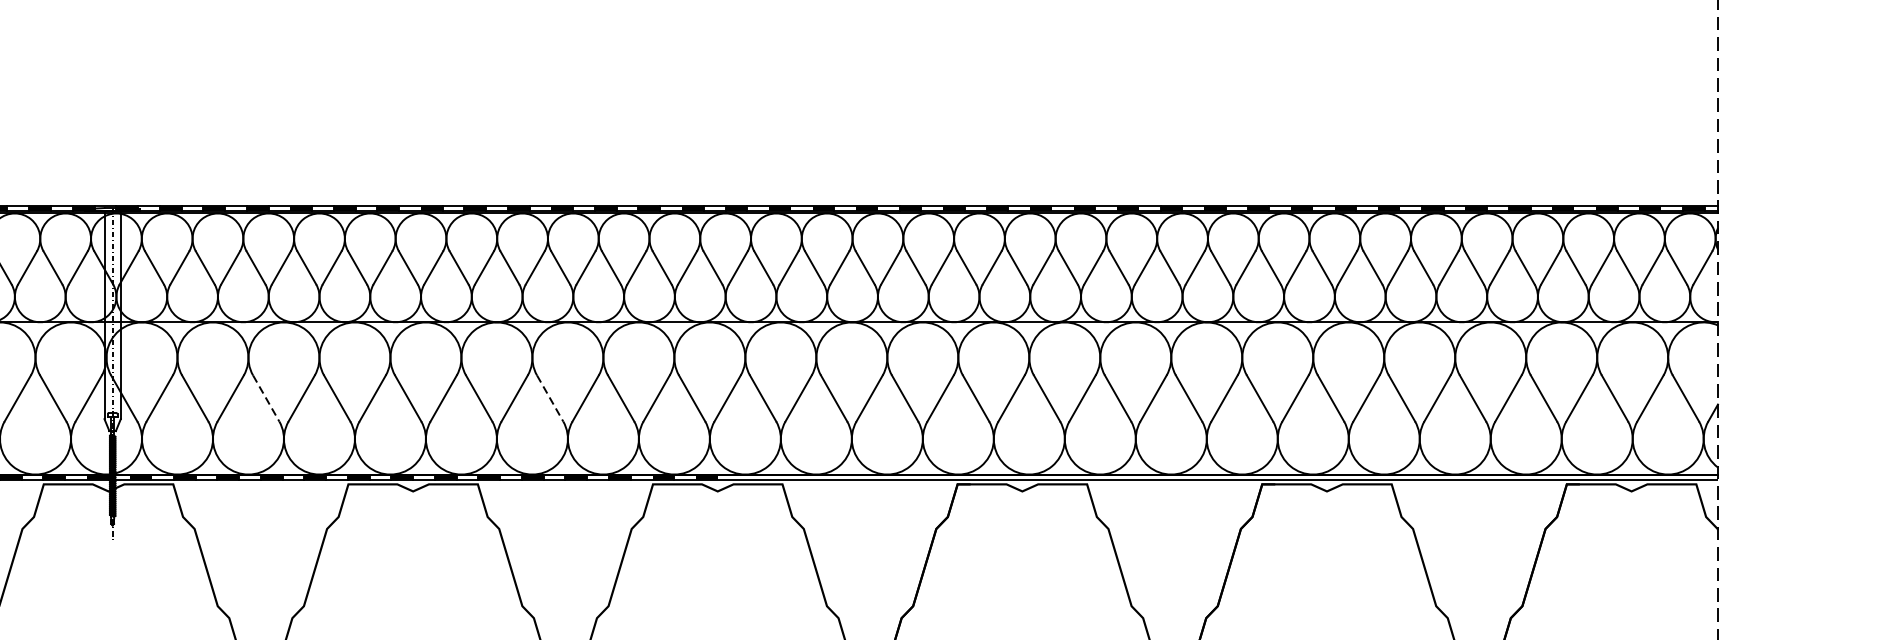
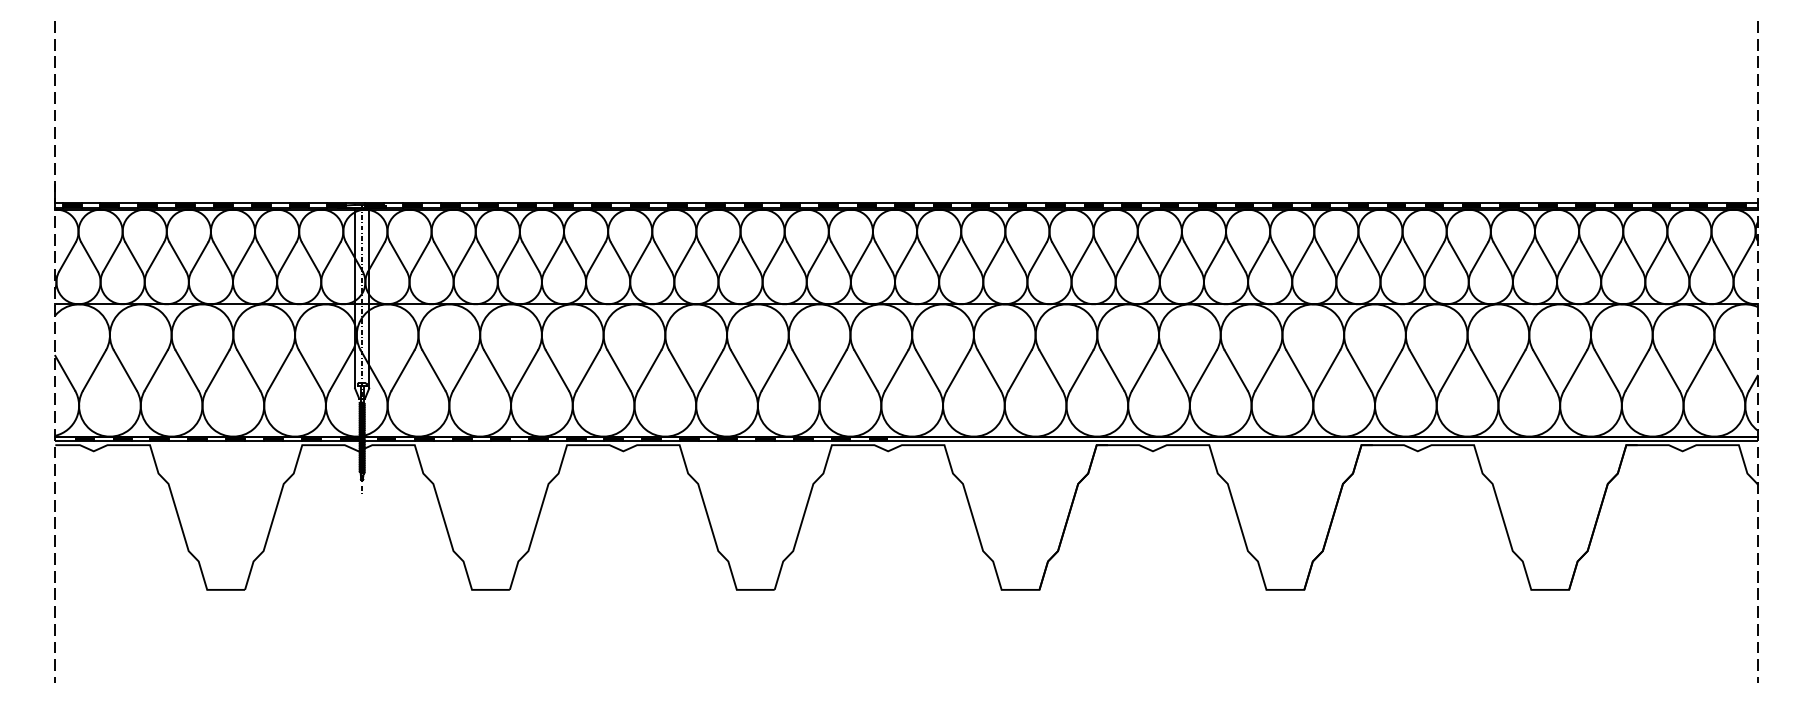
line: (266, 398) -> (495, 370), dashed -> solid
line: (550, 398) -> (742, 370), dashed -> solid

